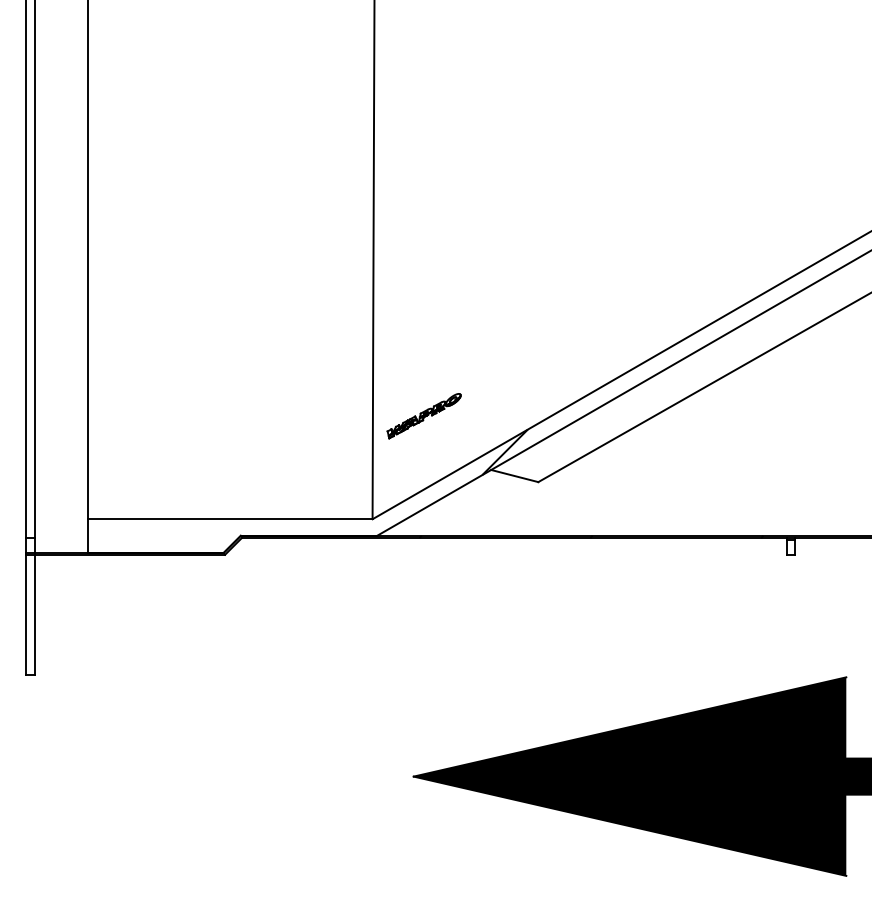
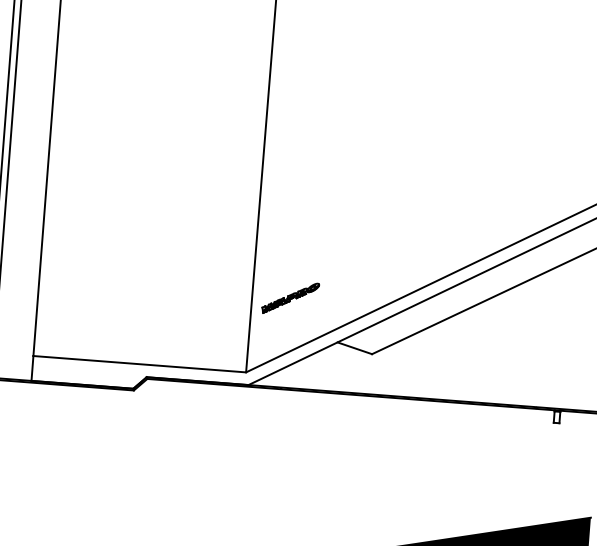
hatch: (504, 452) -> (348, 330), removed

